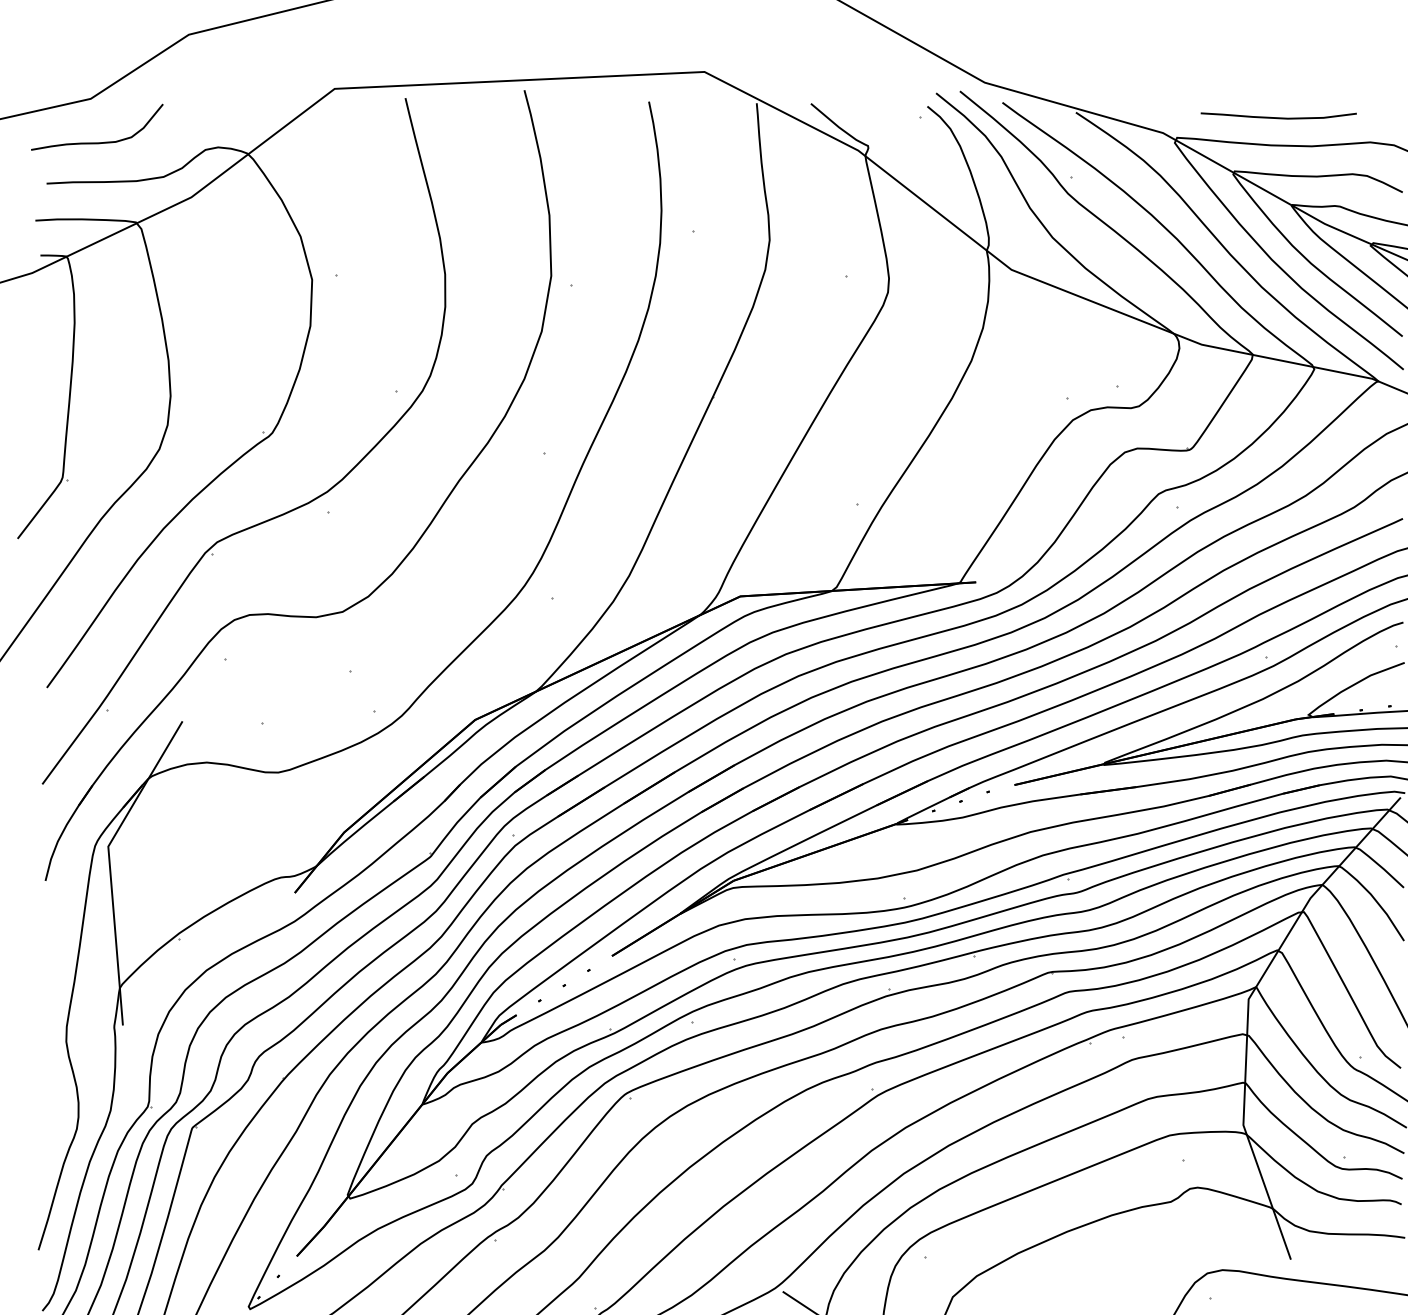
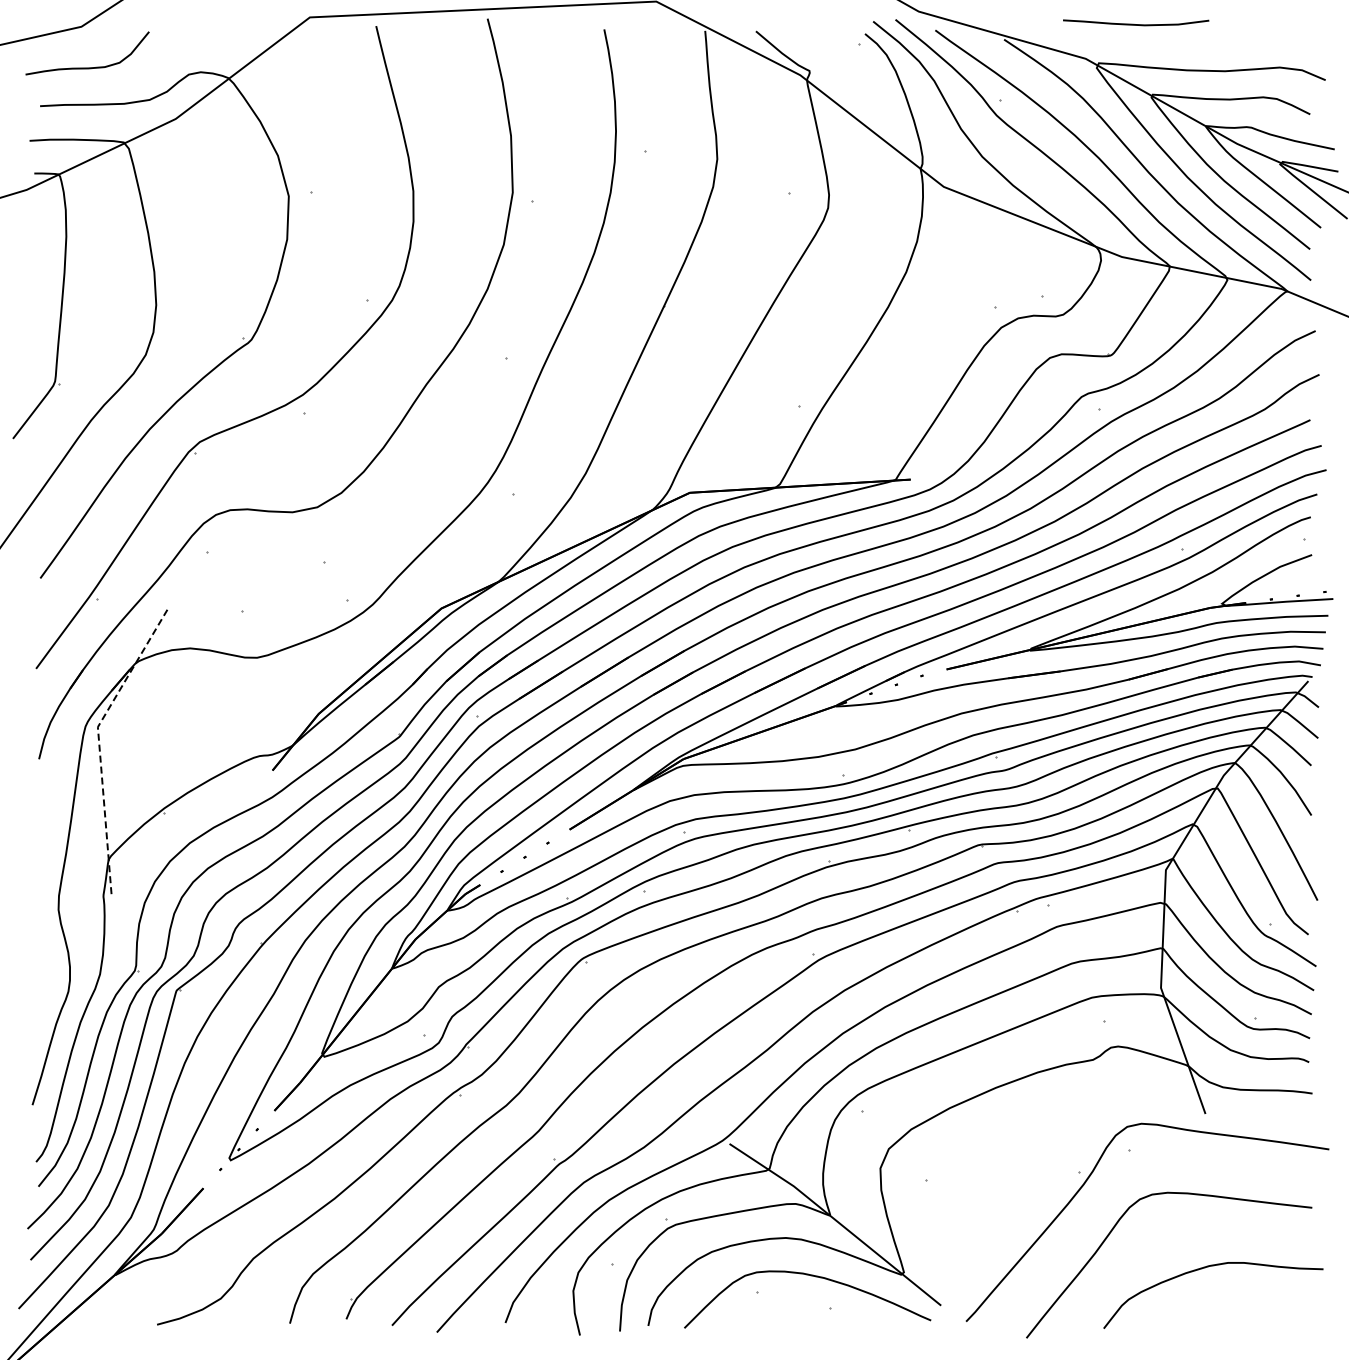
curve: (1279, 117) -> (1136, 24), moved
line: (110, 863) -> (99, 742), solid -> dashed

